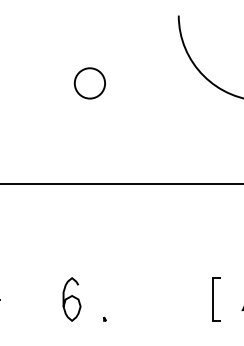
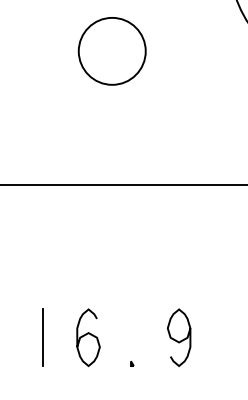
circle: (89, 83) -> (111, 51), size x1.67
line: (37, 299) -> (42, 337), added
curve: (140, 301) -> (179, 340), added

